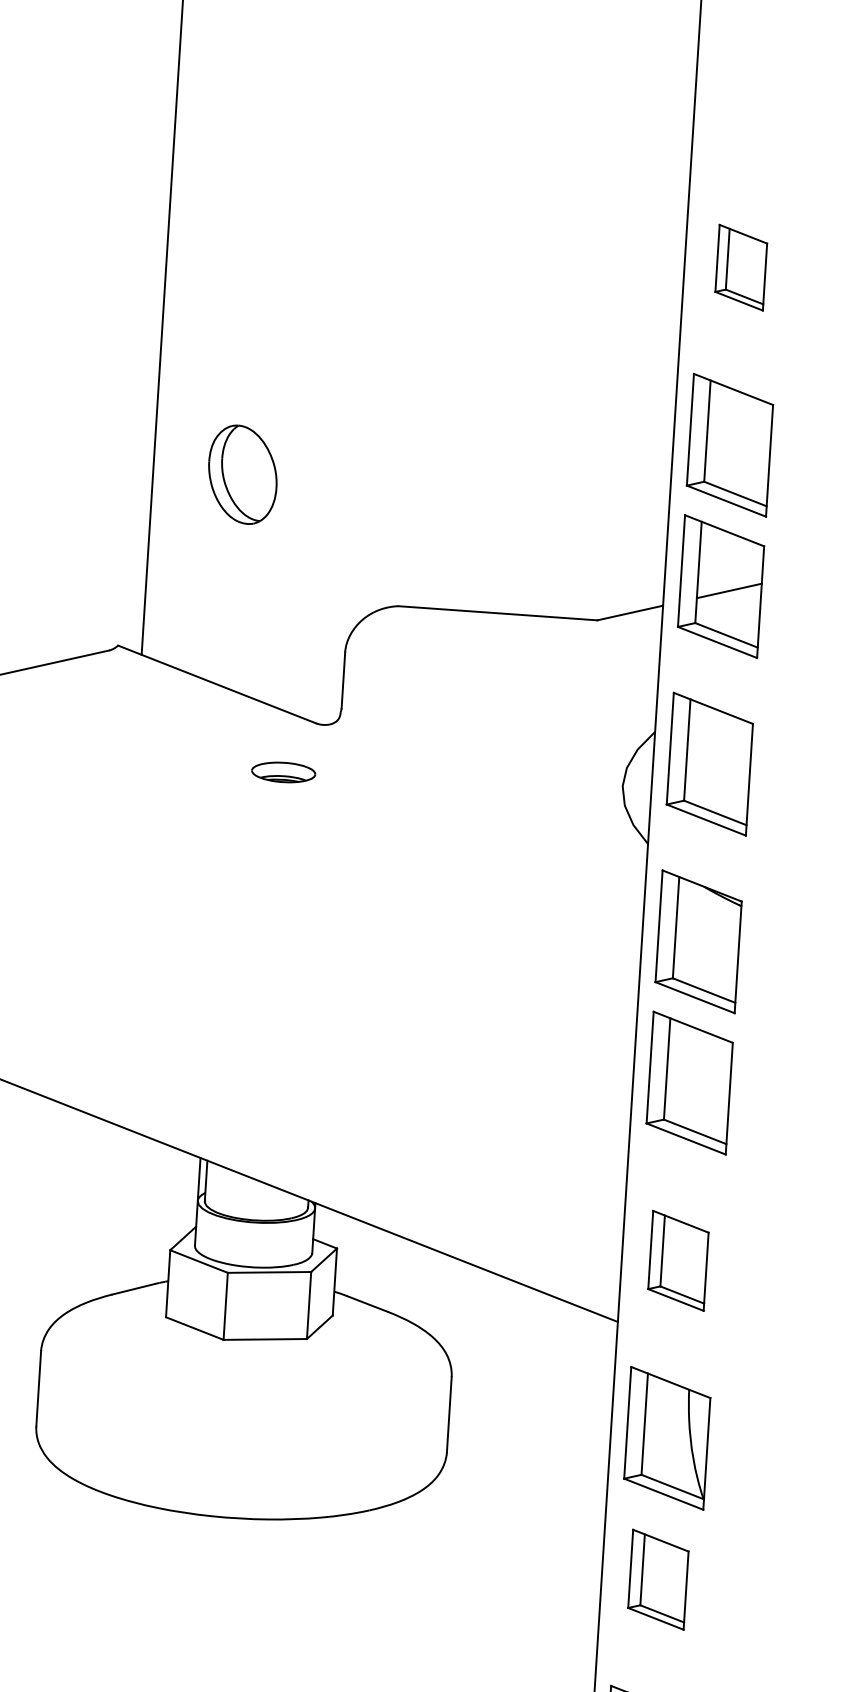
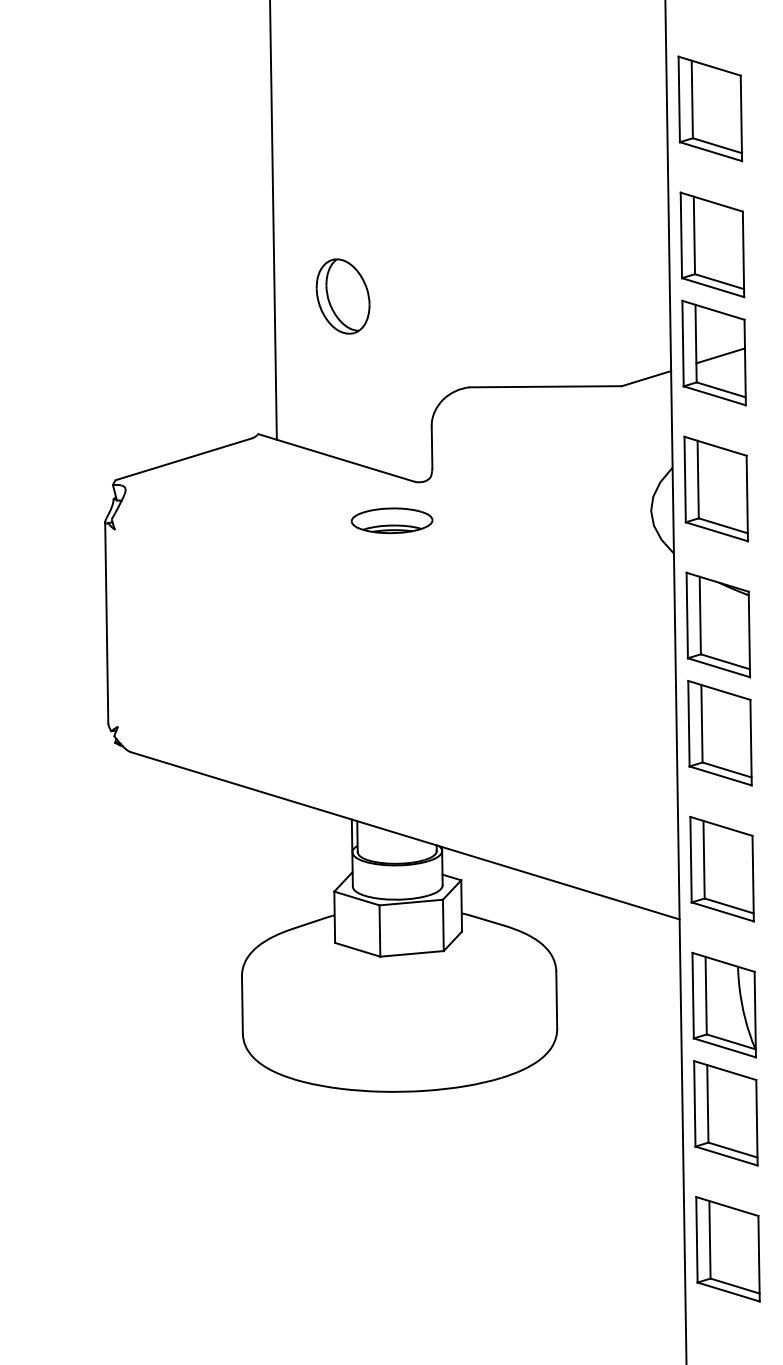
part: (741, 267) -> (710, 108), size x1.67
part: (282, 771) -> (391, 520), size x1.67
part: (677, 1261) -> (721, 869), size x1.43
part: (657, 1579) -> (725, 1113), size x1.43

